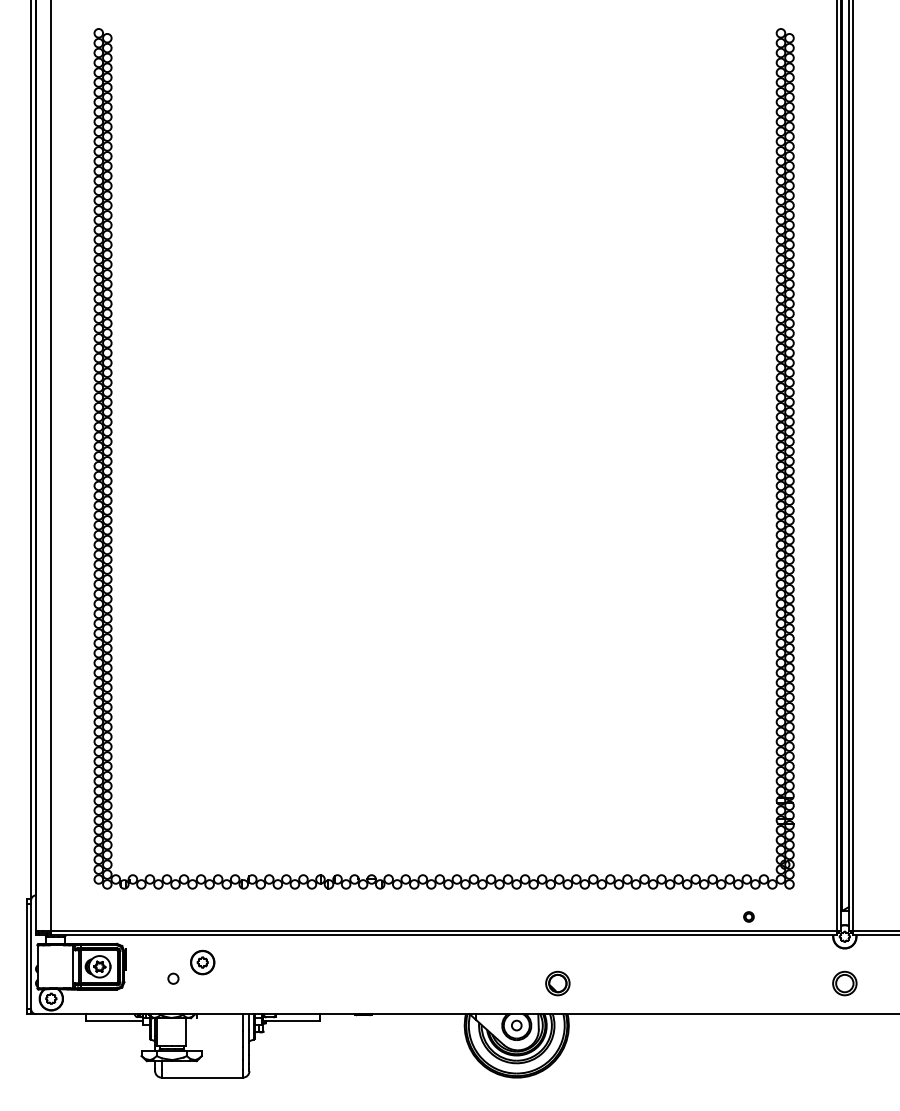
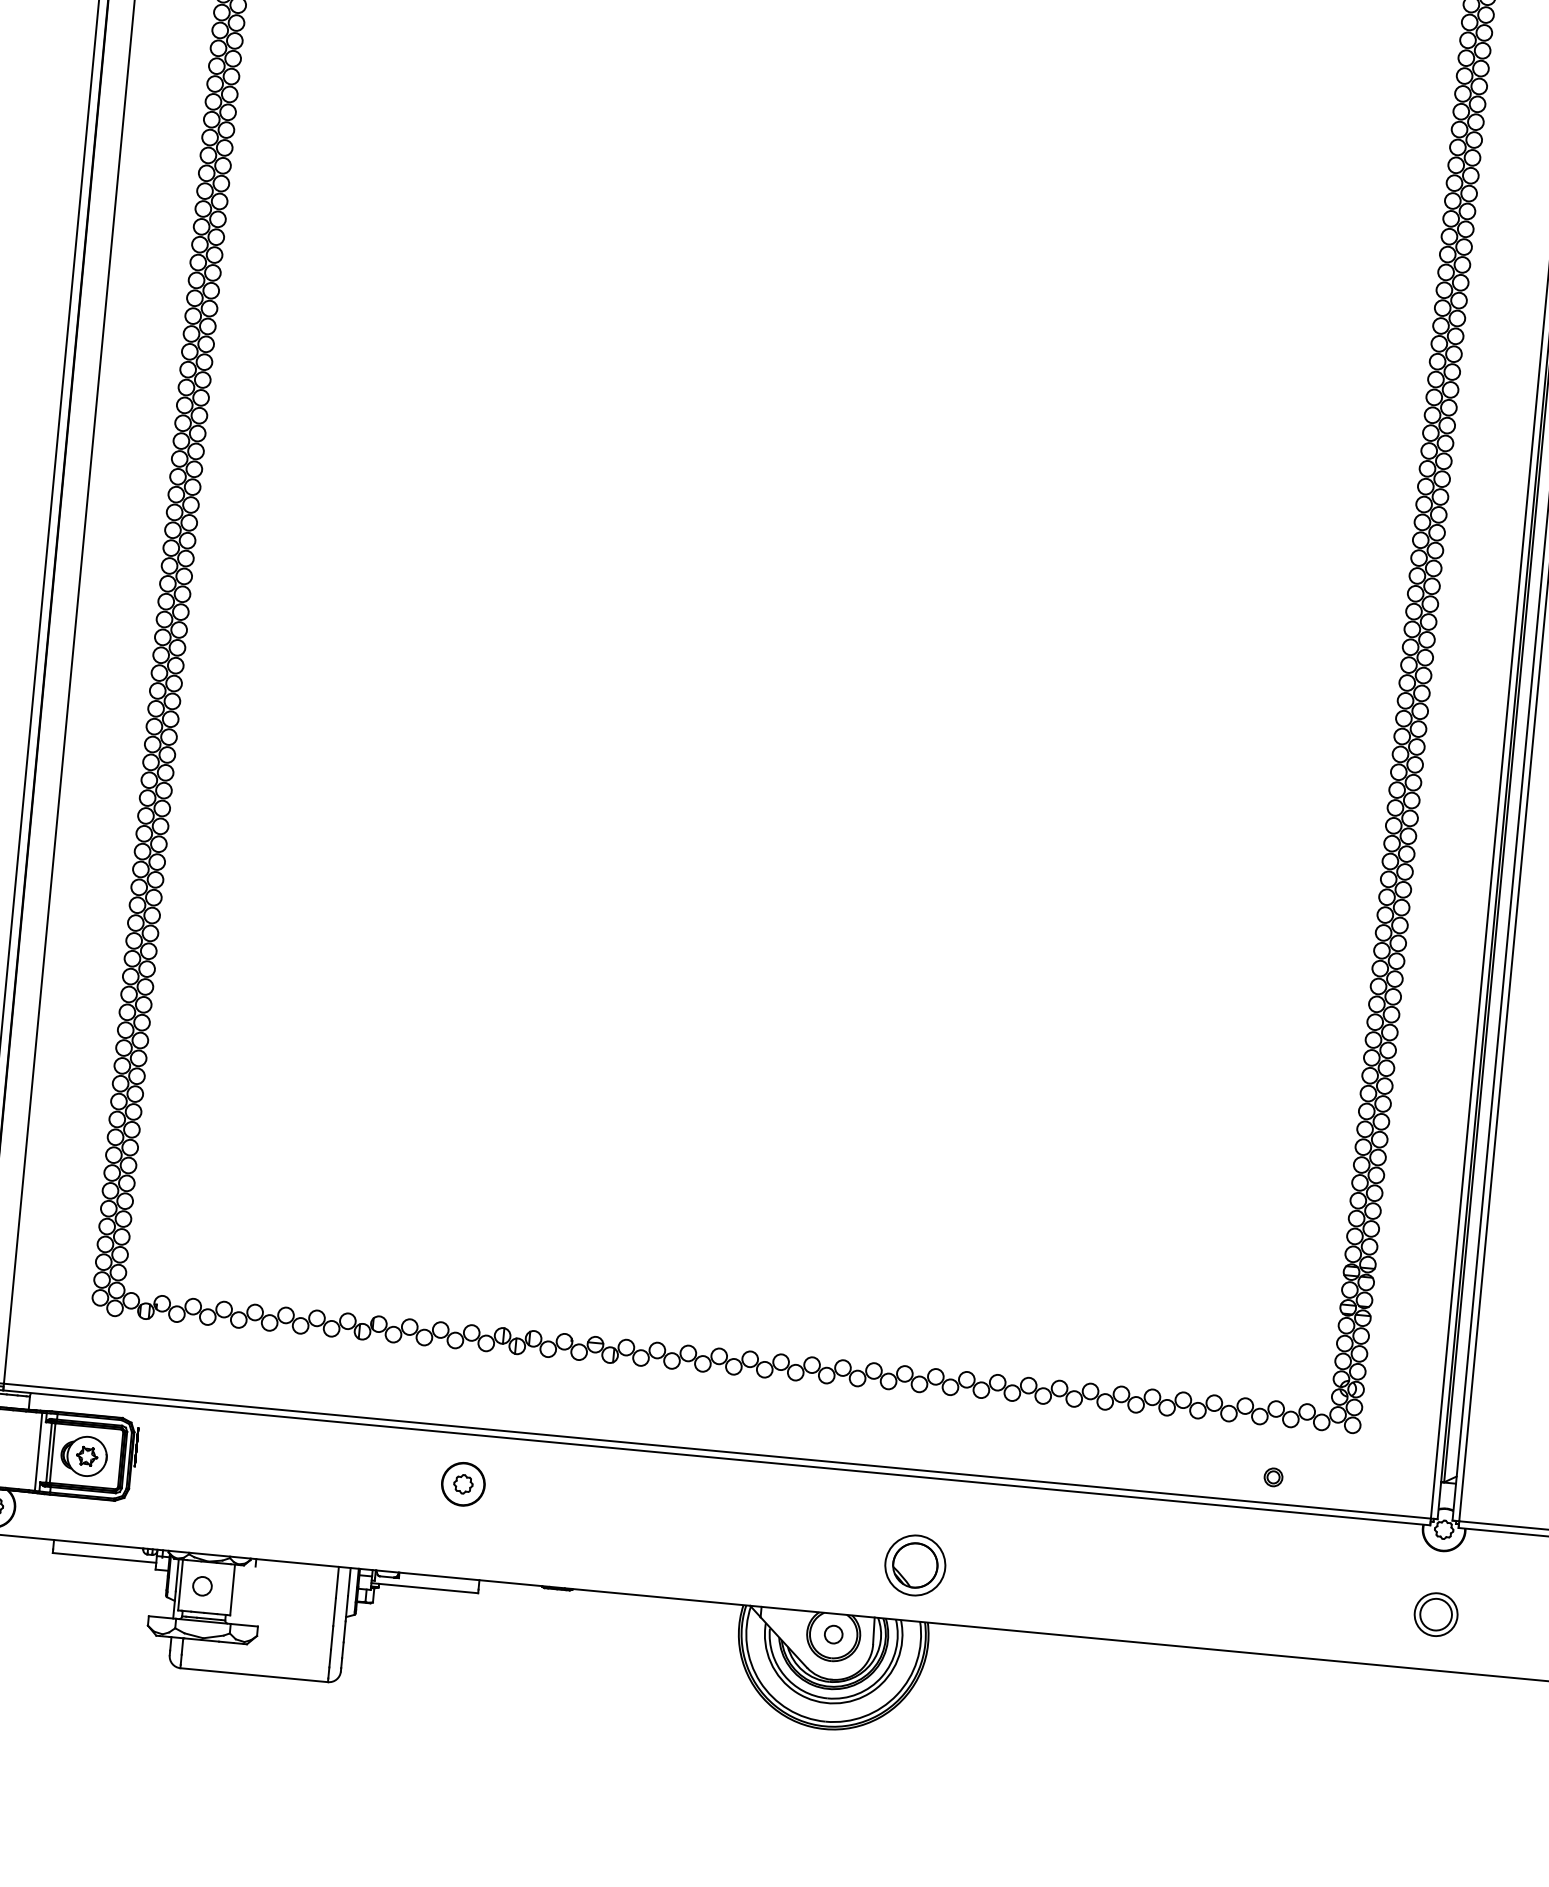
part: (202, 962) -> (463, 1484), moved
circle: (173, 978) -> (202, 1585), moved
part: (557, 983) -> (914, 1565), size x1.4

